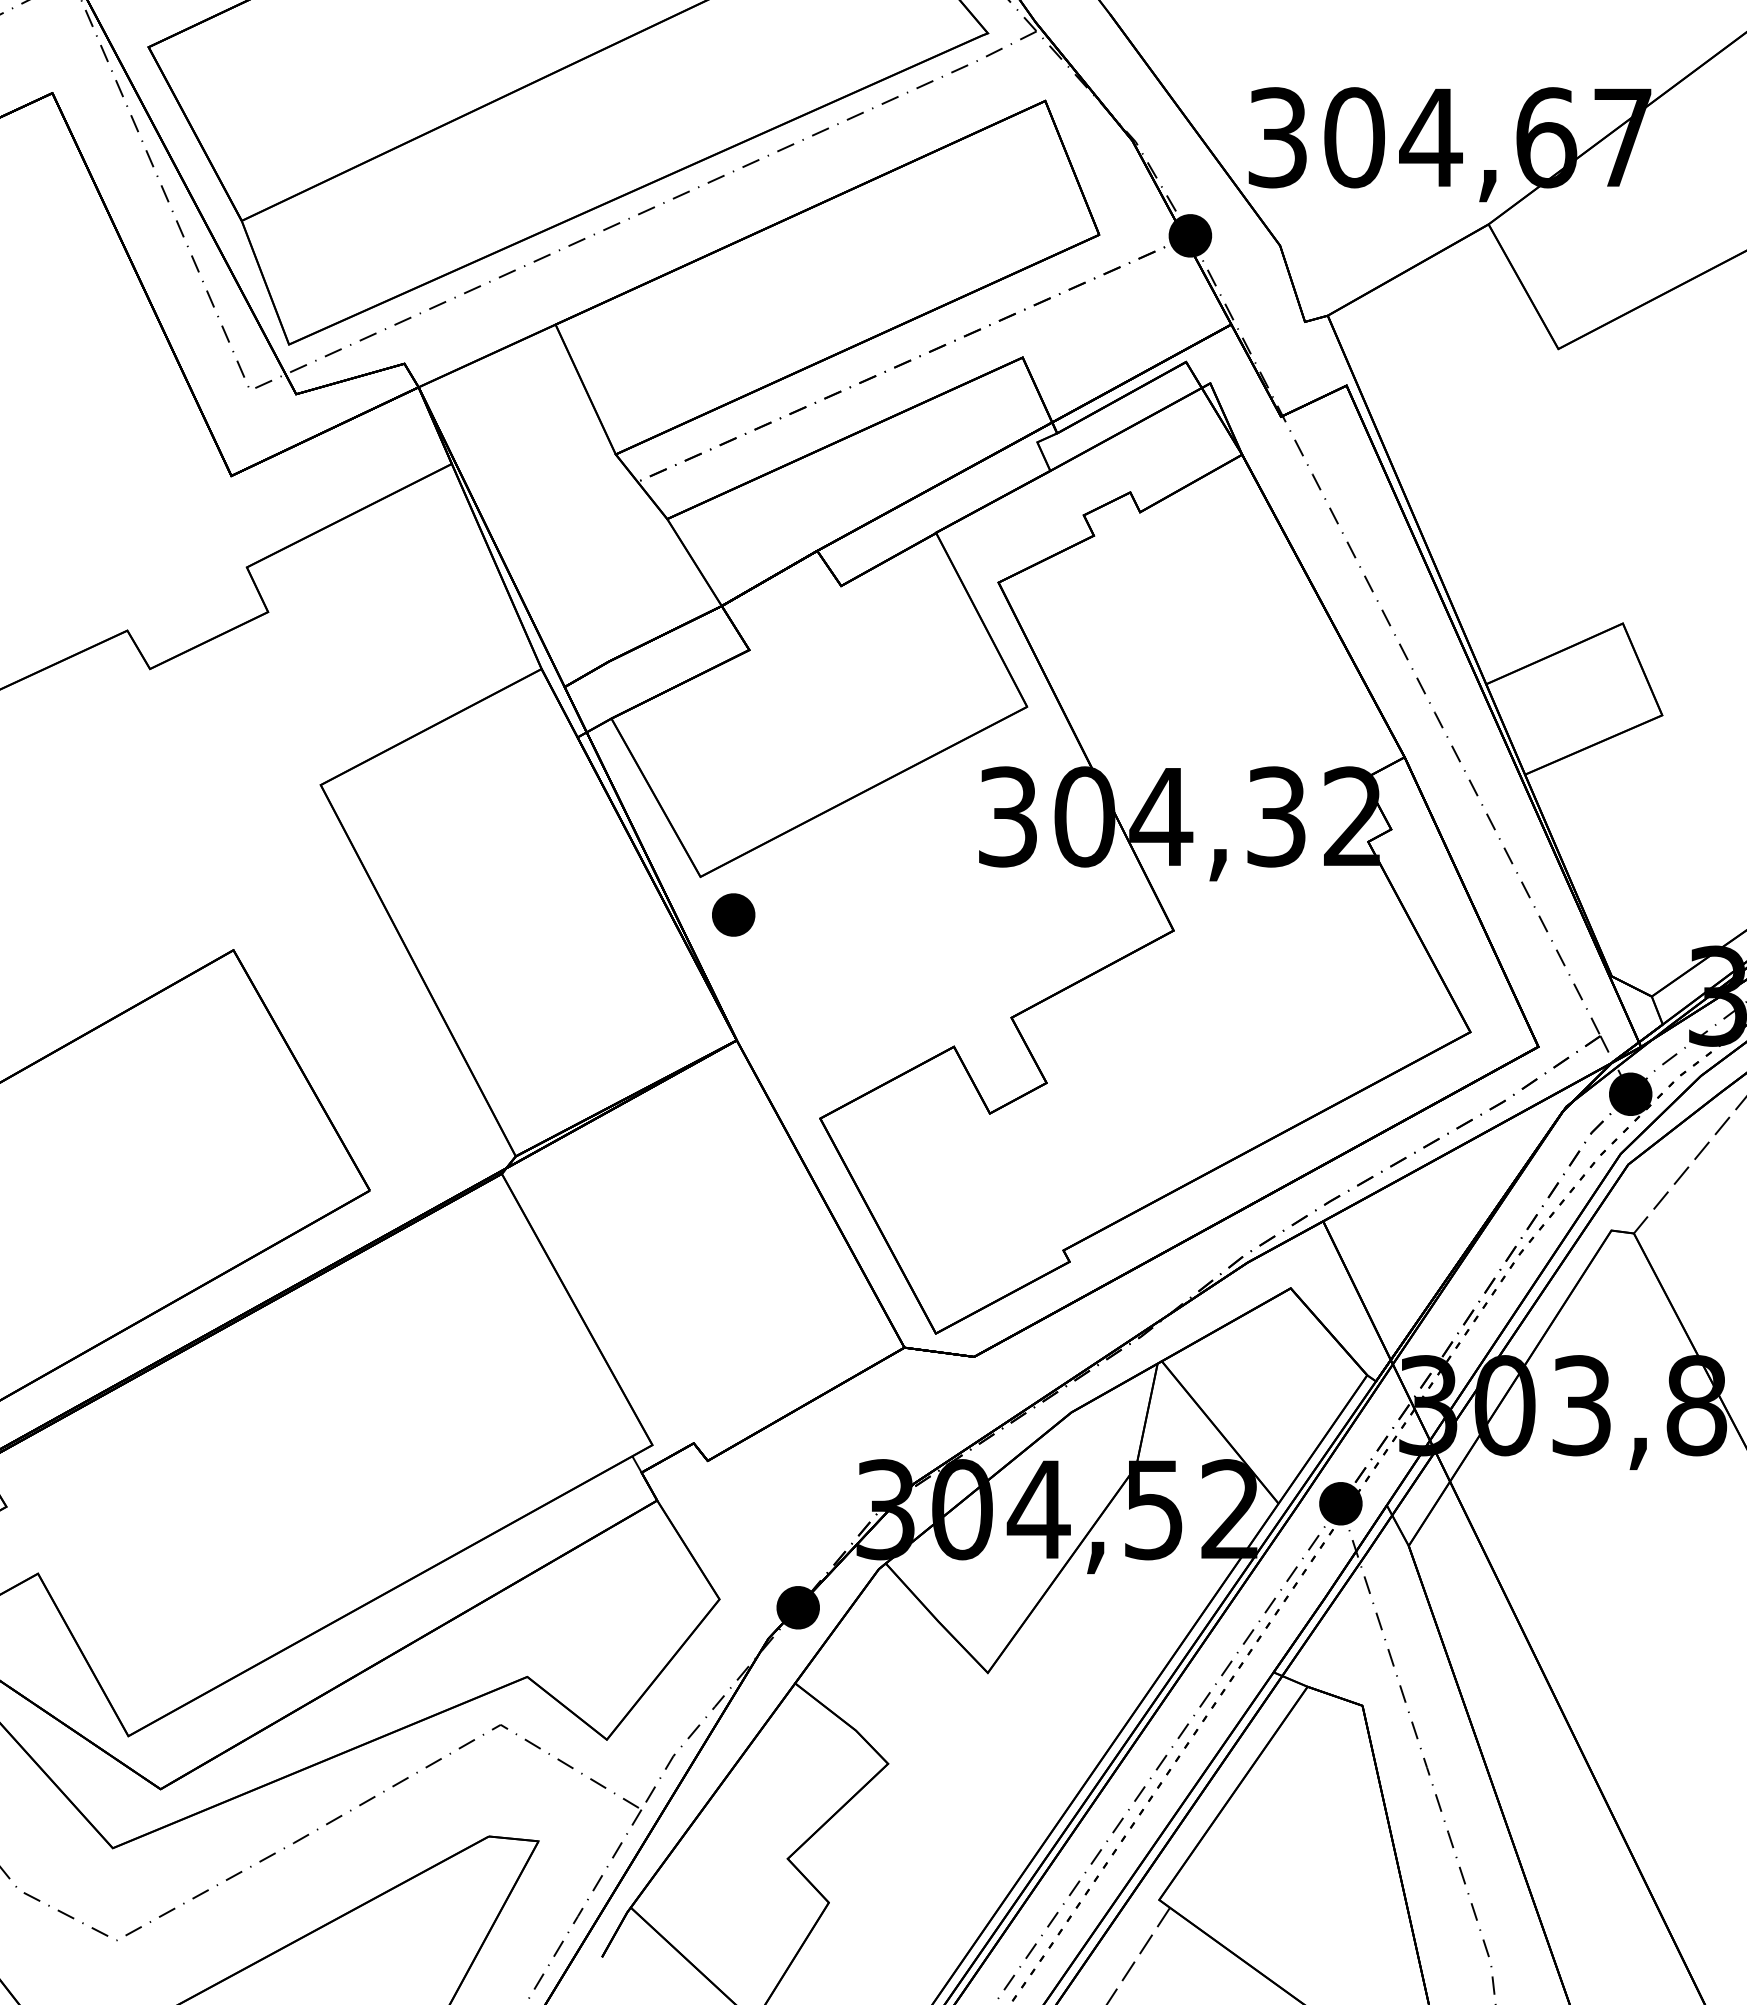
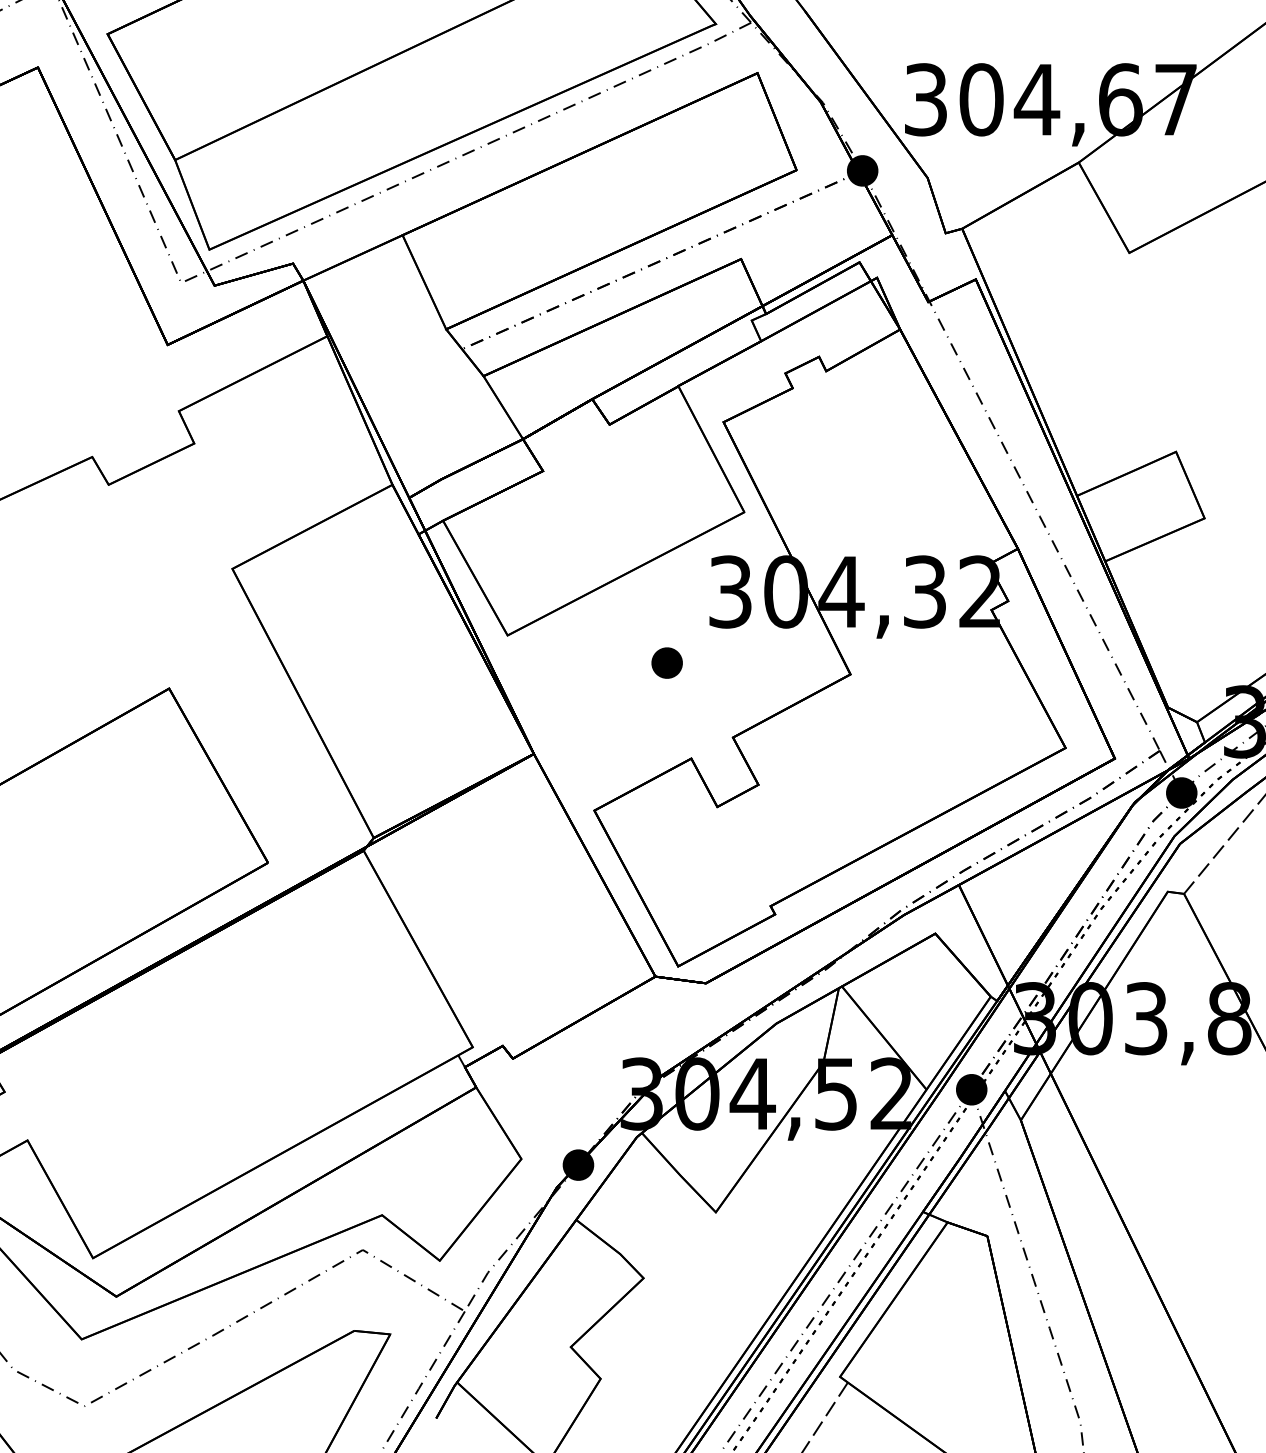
part: (733, 914) -> (667, 662), moved

